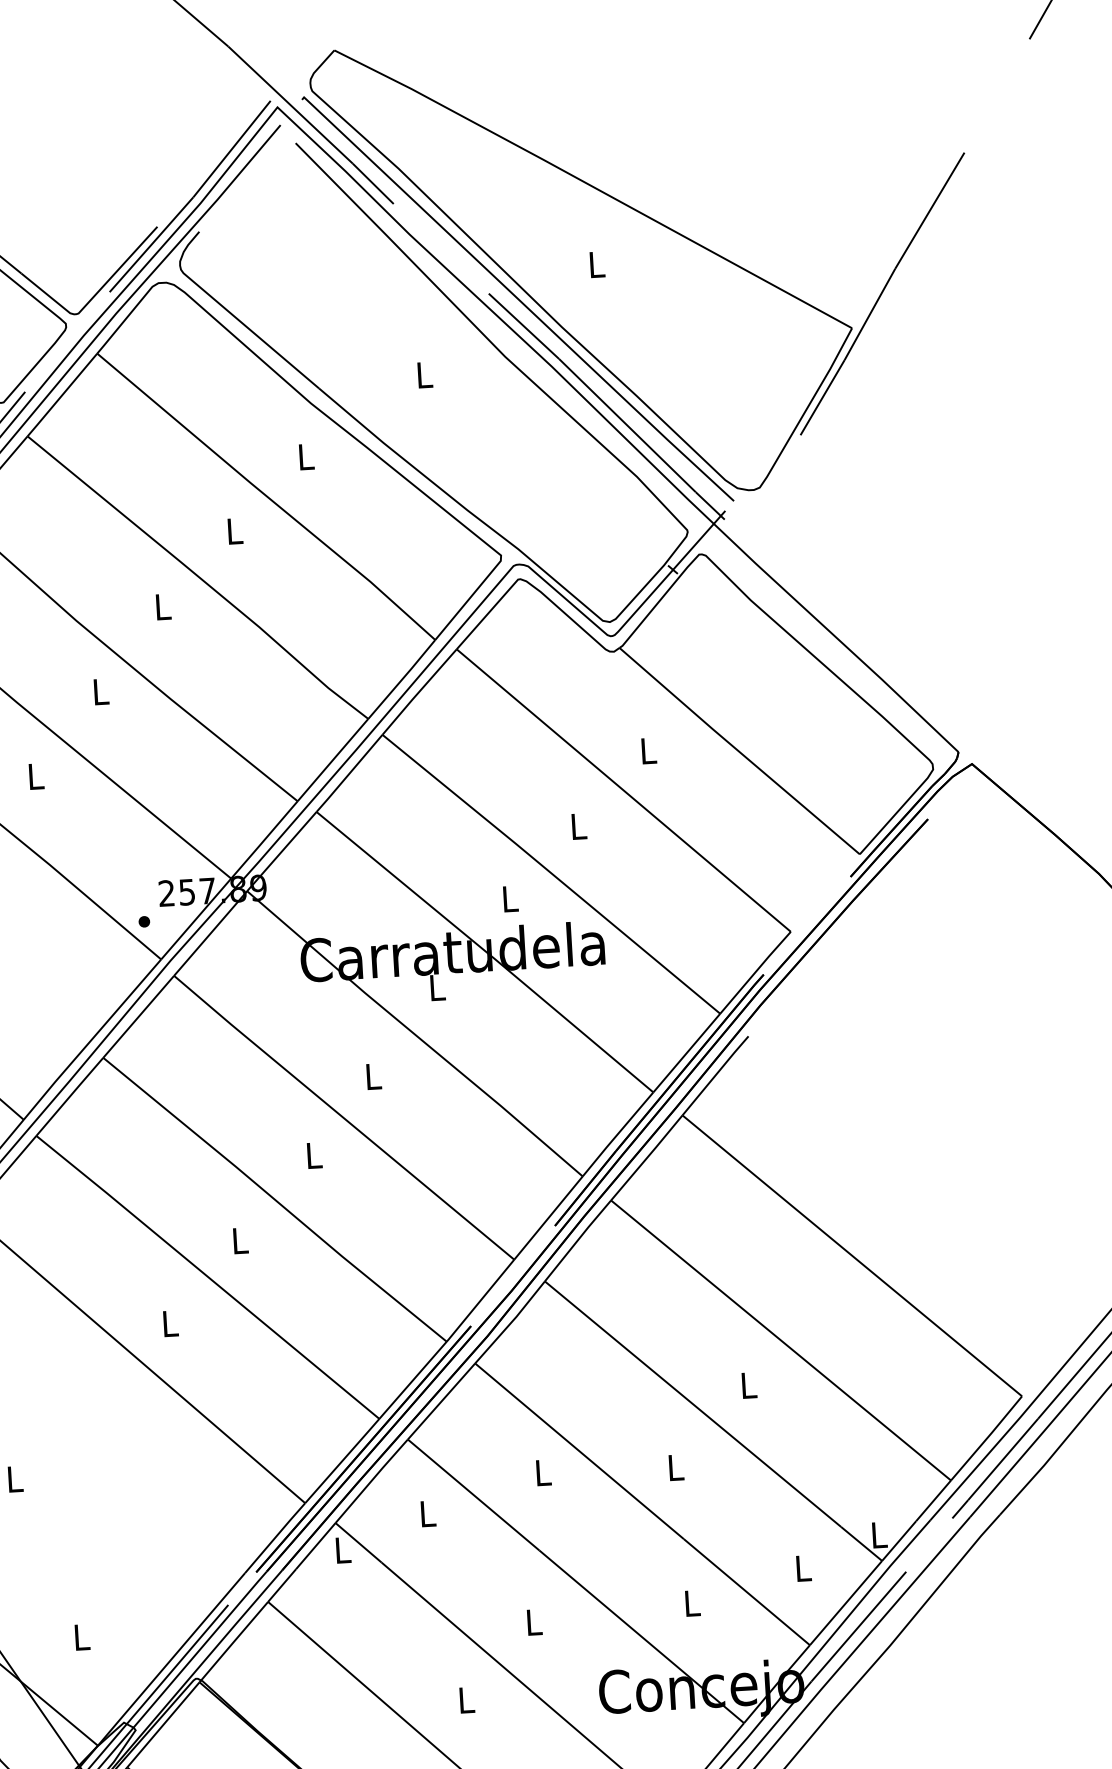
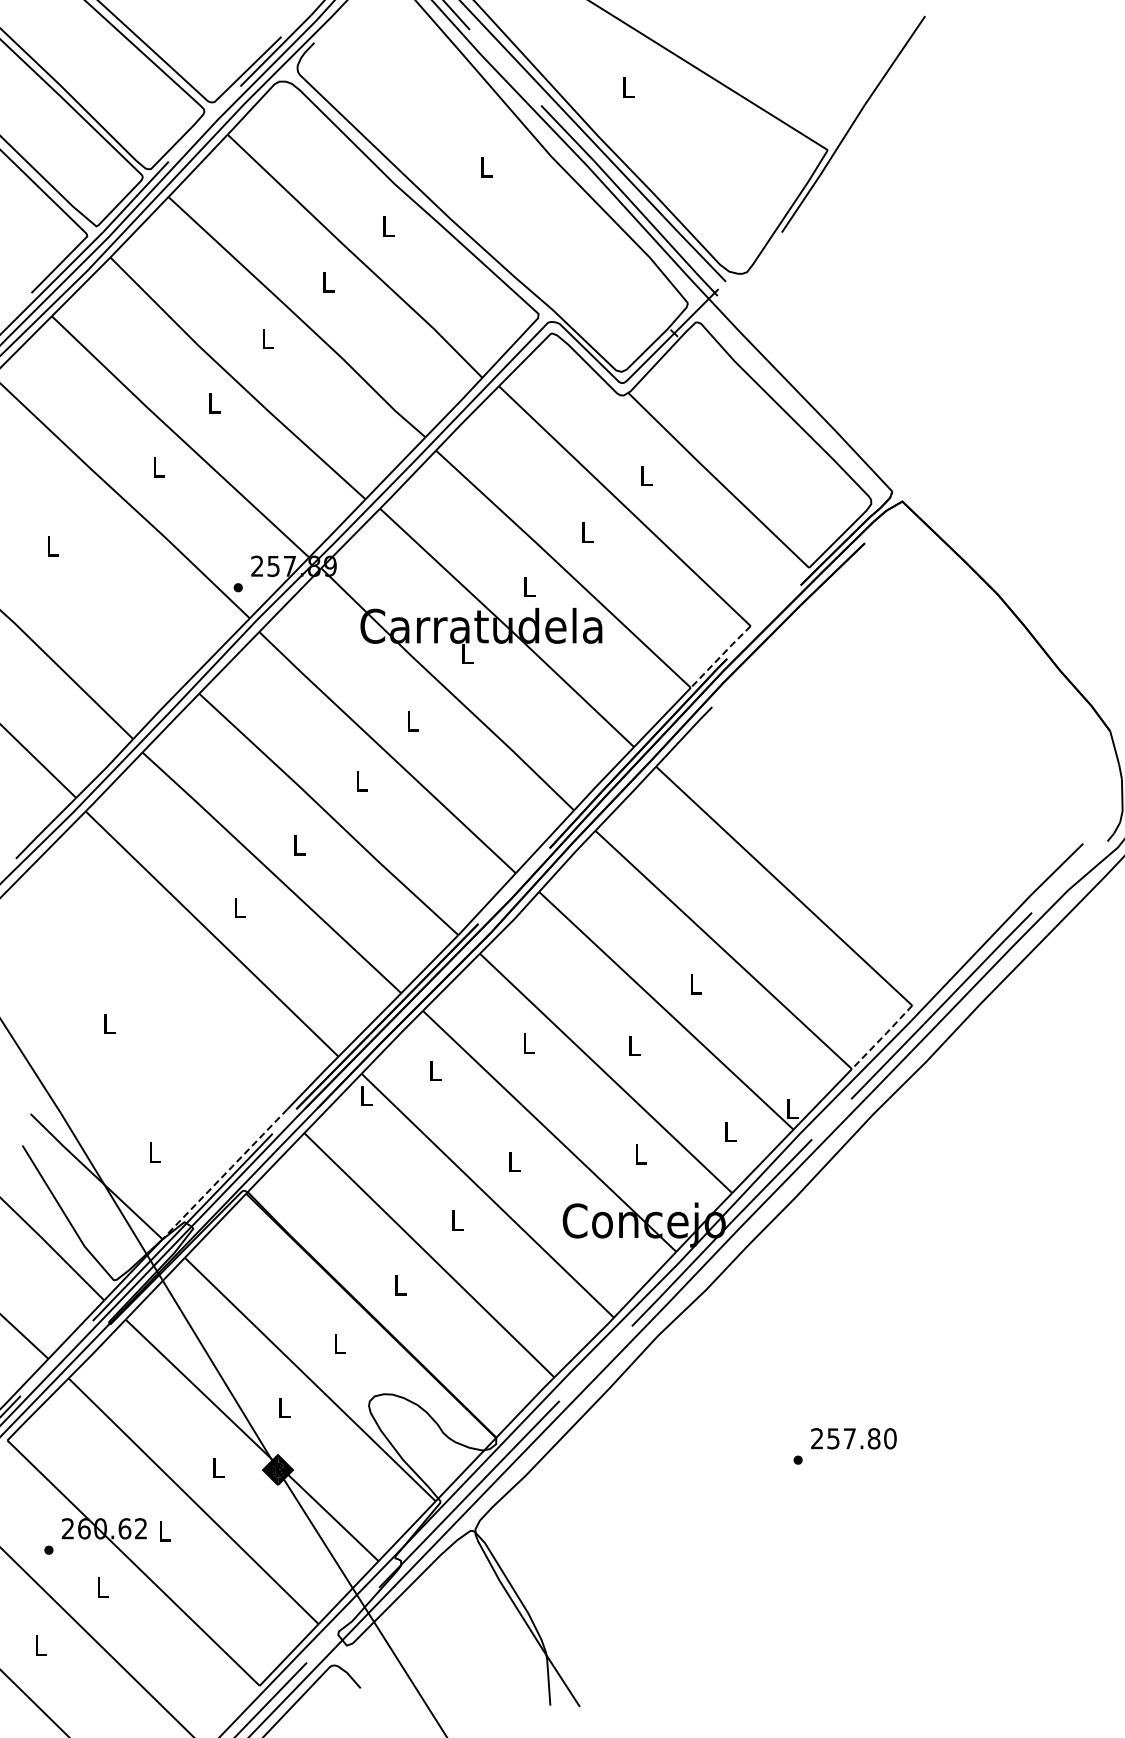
line: (755, 972) -> (720, 656), solid -> dashed
line: (987, 1438) -> (882, 1037), solid -> dashed
line: (170, 1659) -> (224, 1174), solid -> dashed

